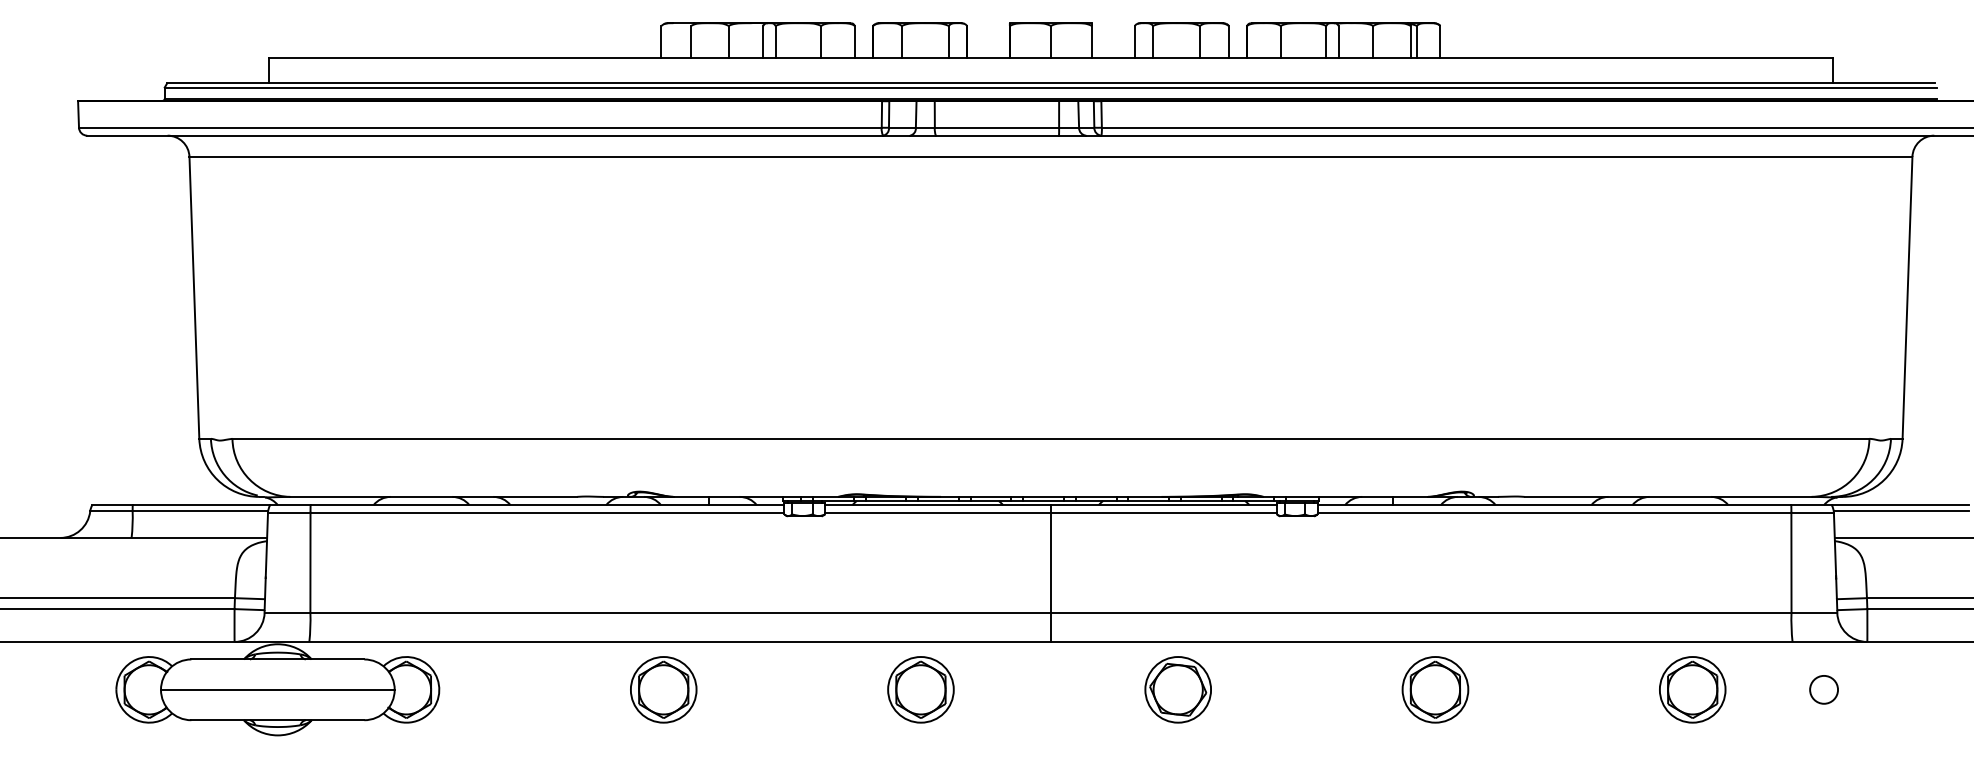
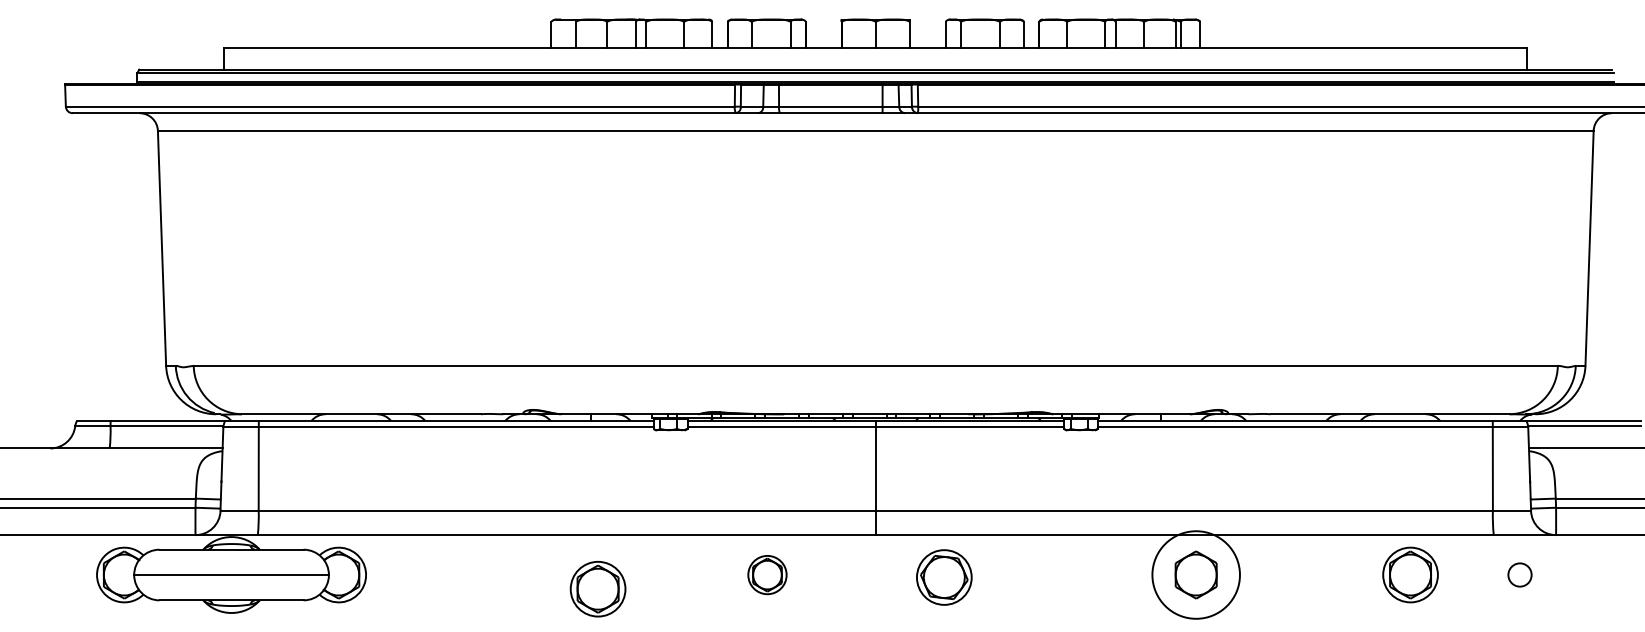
part: (663, 689) -> (597, 588), moved
part: (920, 689) -> (767, 574), size x0.7
part: (1177, 689) -> (943, 577), moved
circle: (1435, 689) -> (1196, 574), size x1.6

